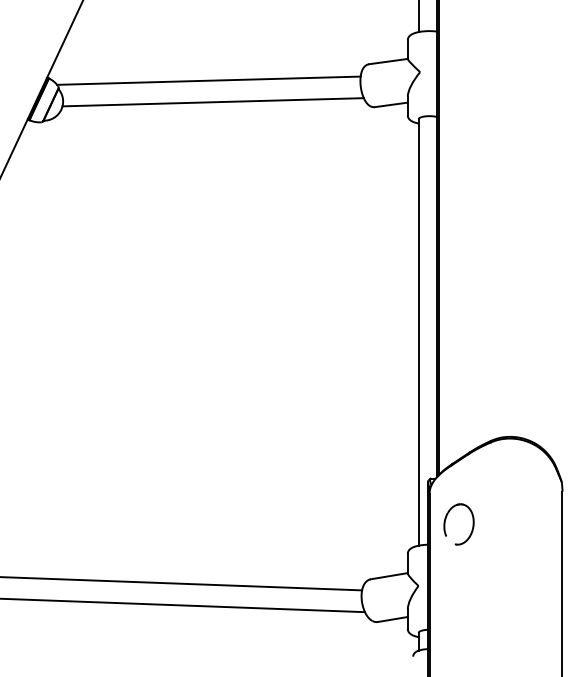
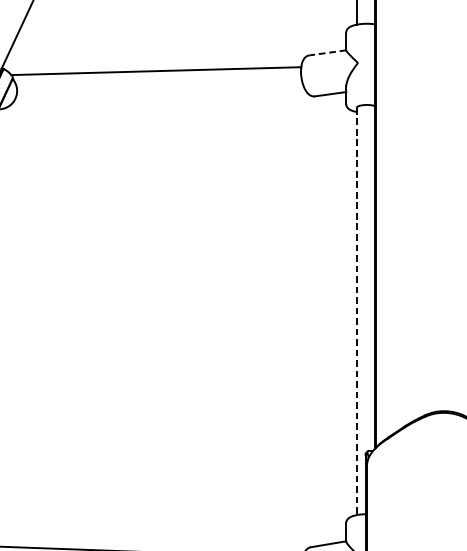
line: (388, 61) -> (327, 52), solid -> dashed
line: (212, 102) -> (159, 91), removed
line: (418, 333) -> (356, 312), solid -> dashed
part: (446, 519) -> (383, 490), removed

